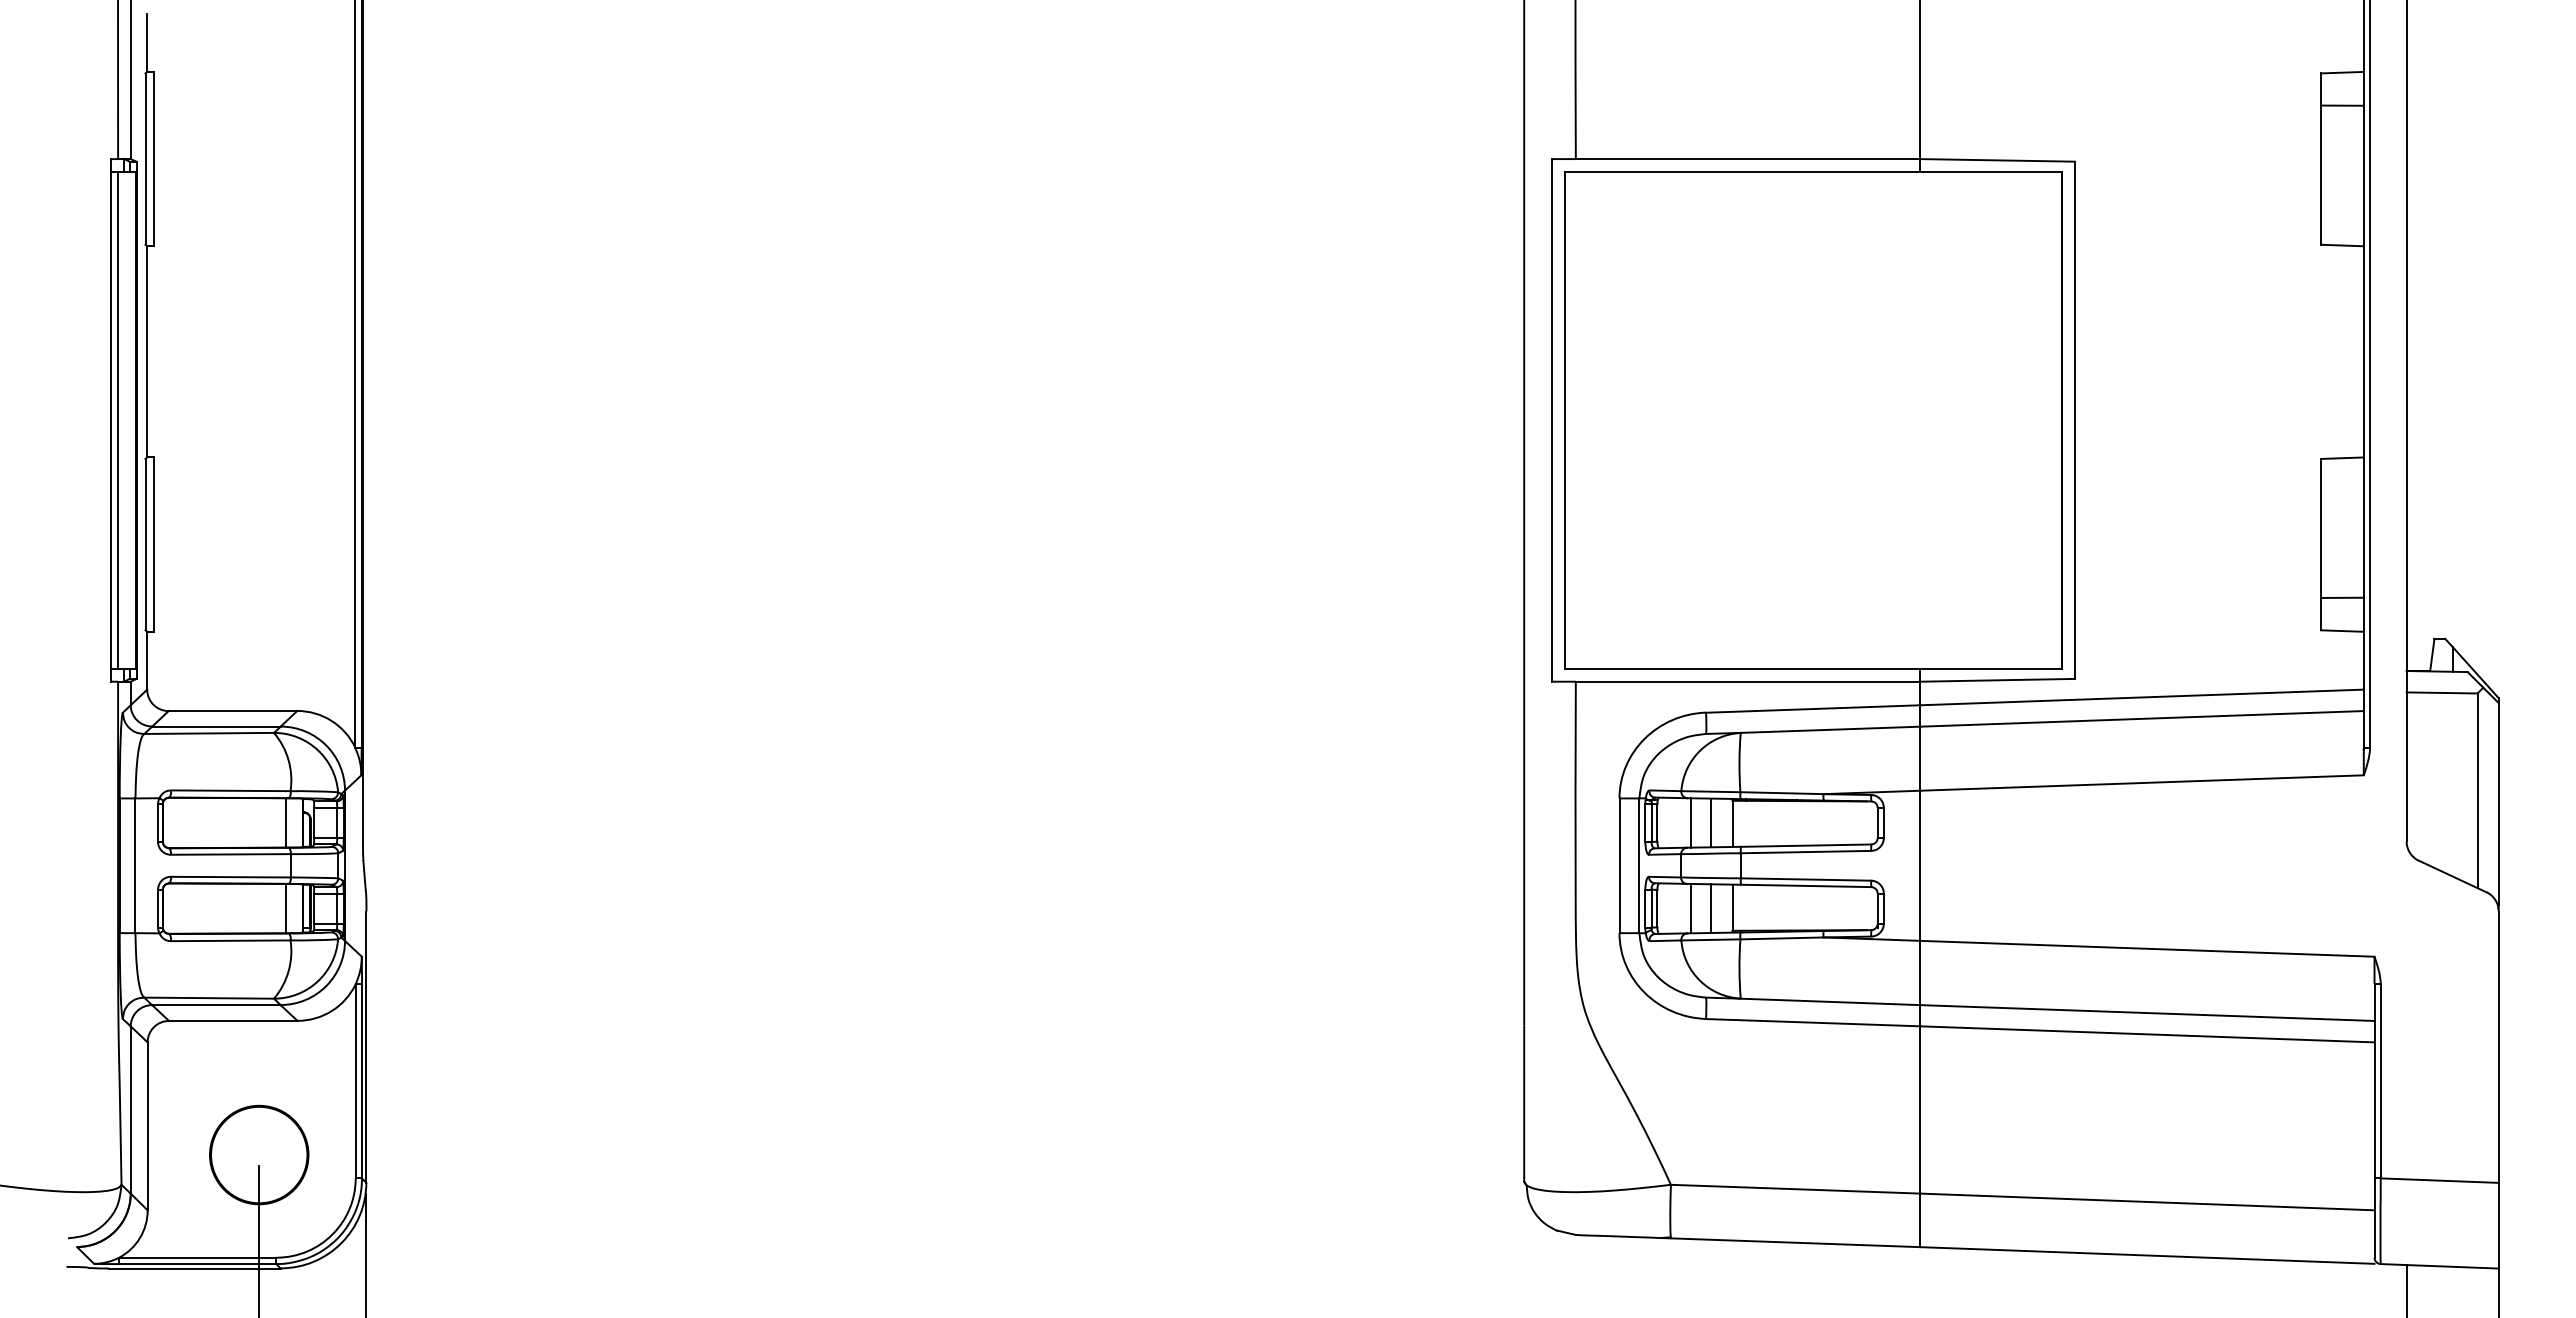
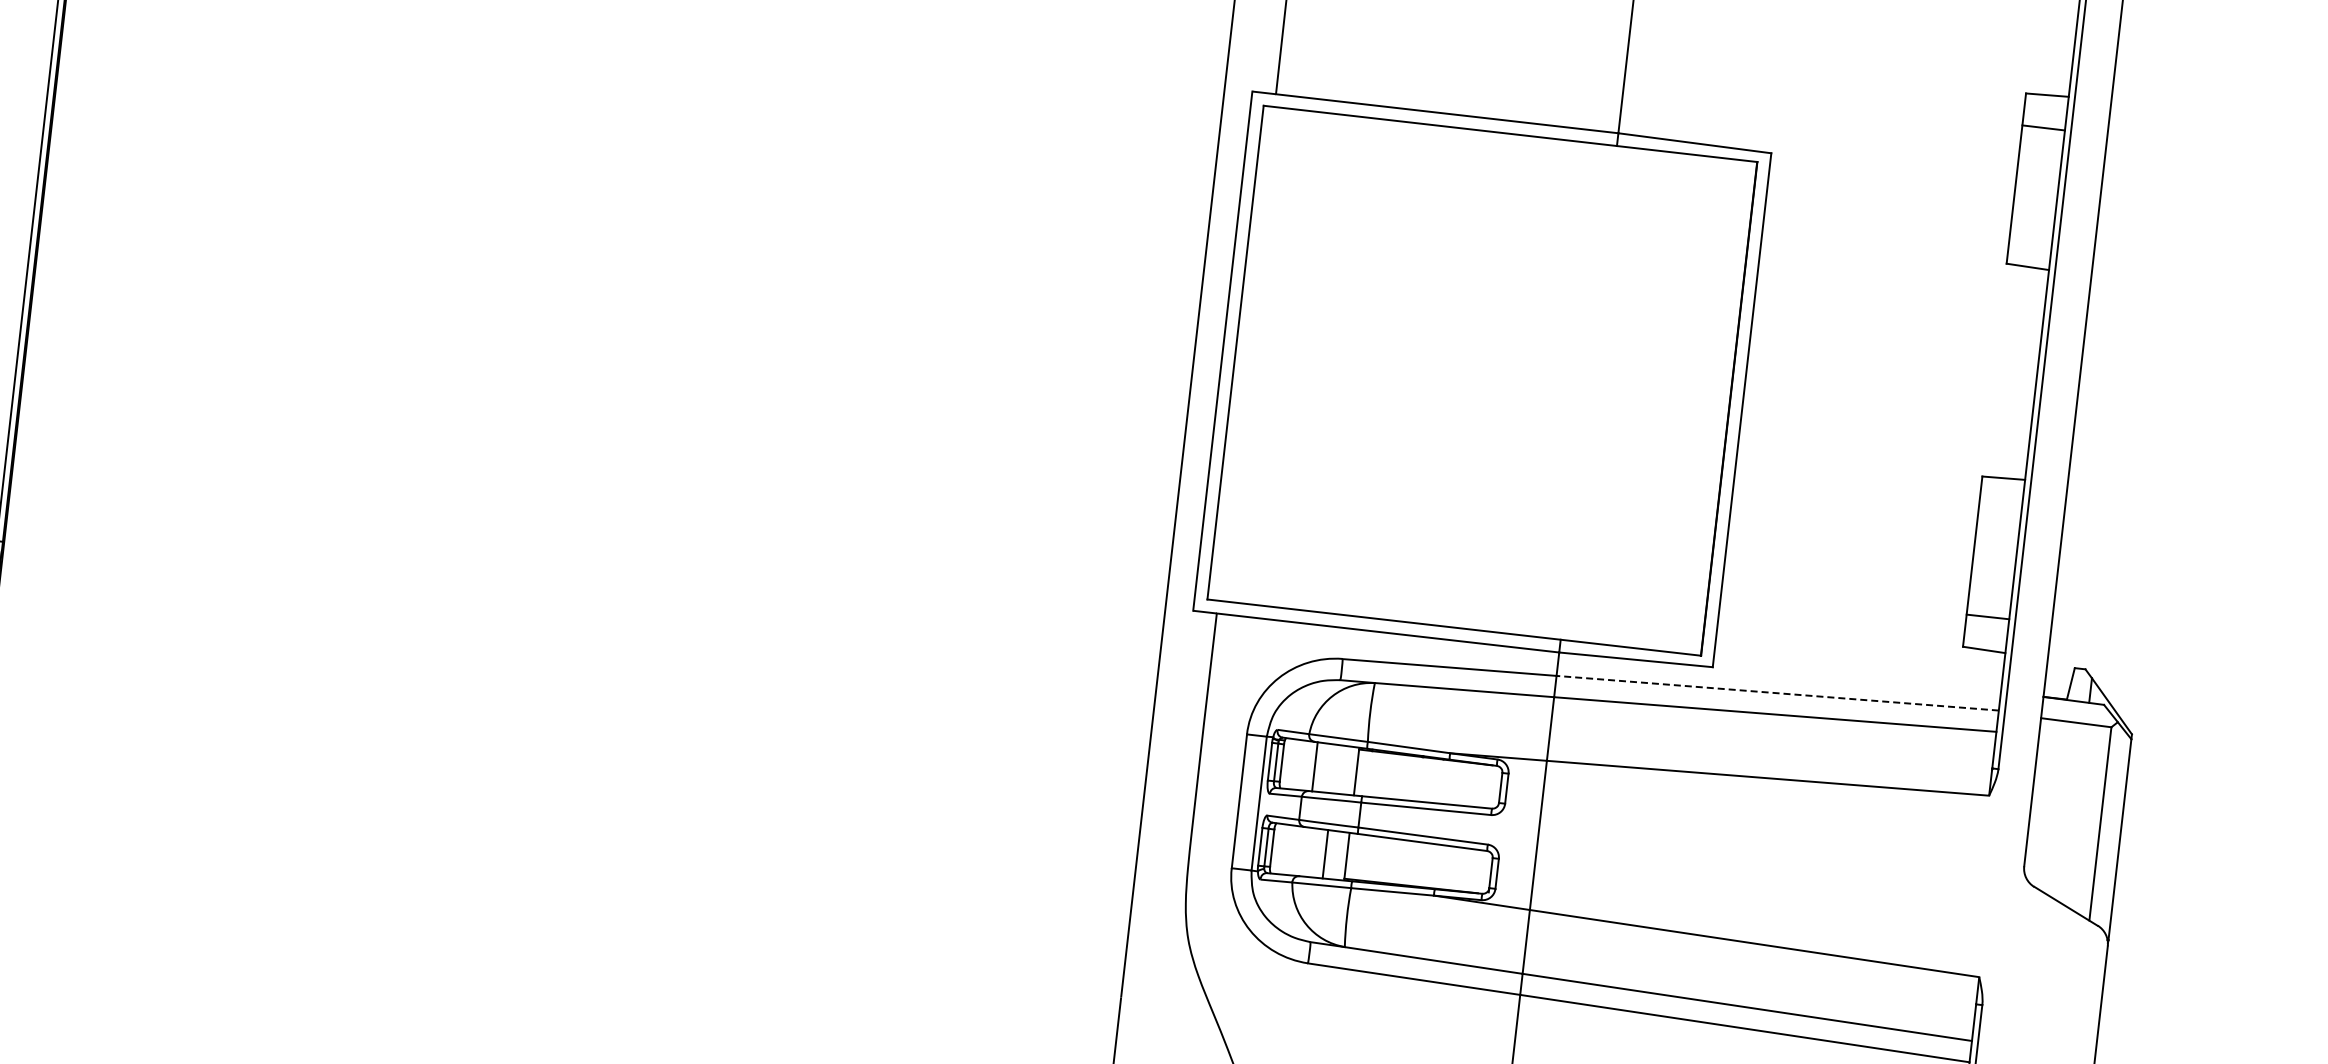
line: (2142, 697) -> (1778, 693), solid -> dashed
line: (1710, 822) -> (1334, 768), removed
line: (1690, 908) -> (1305, 851), removed

